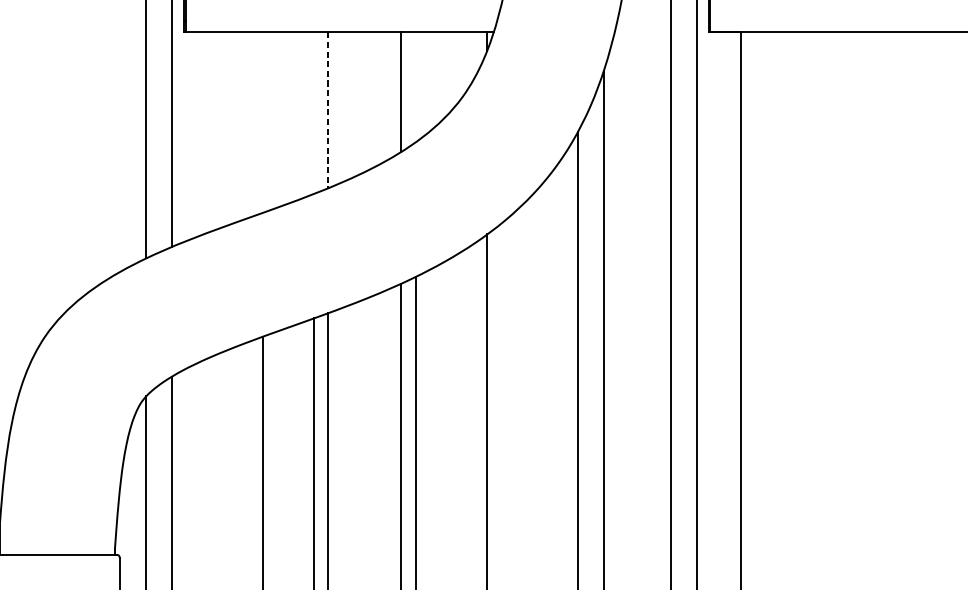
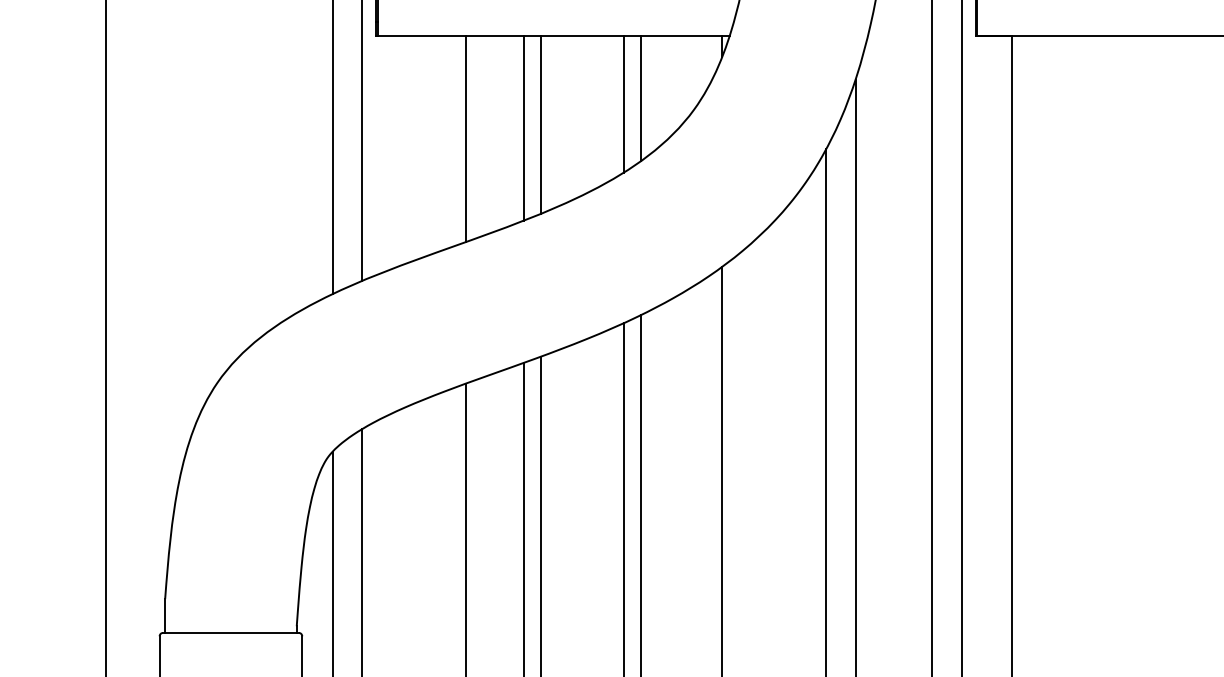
line: (415, 87) -> (640, 98), added
line: (328, 110) -> (540, 125), dashed -> solid
line: (314, 112) -> (524, 127), added
line: (262, 122) -> (465, 138), added

